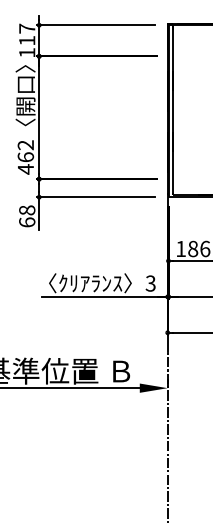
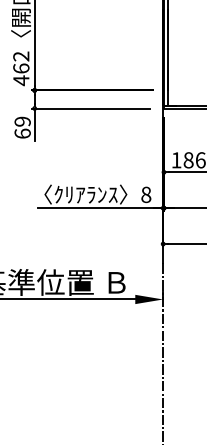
text: (27, 210) -> (22, 121), 68 -> 69
text: (150, 283) -> (145, 194), 3 -> 8

